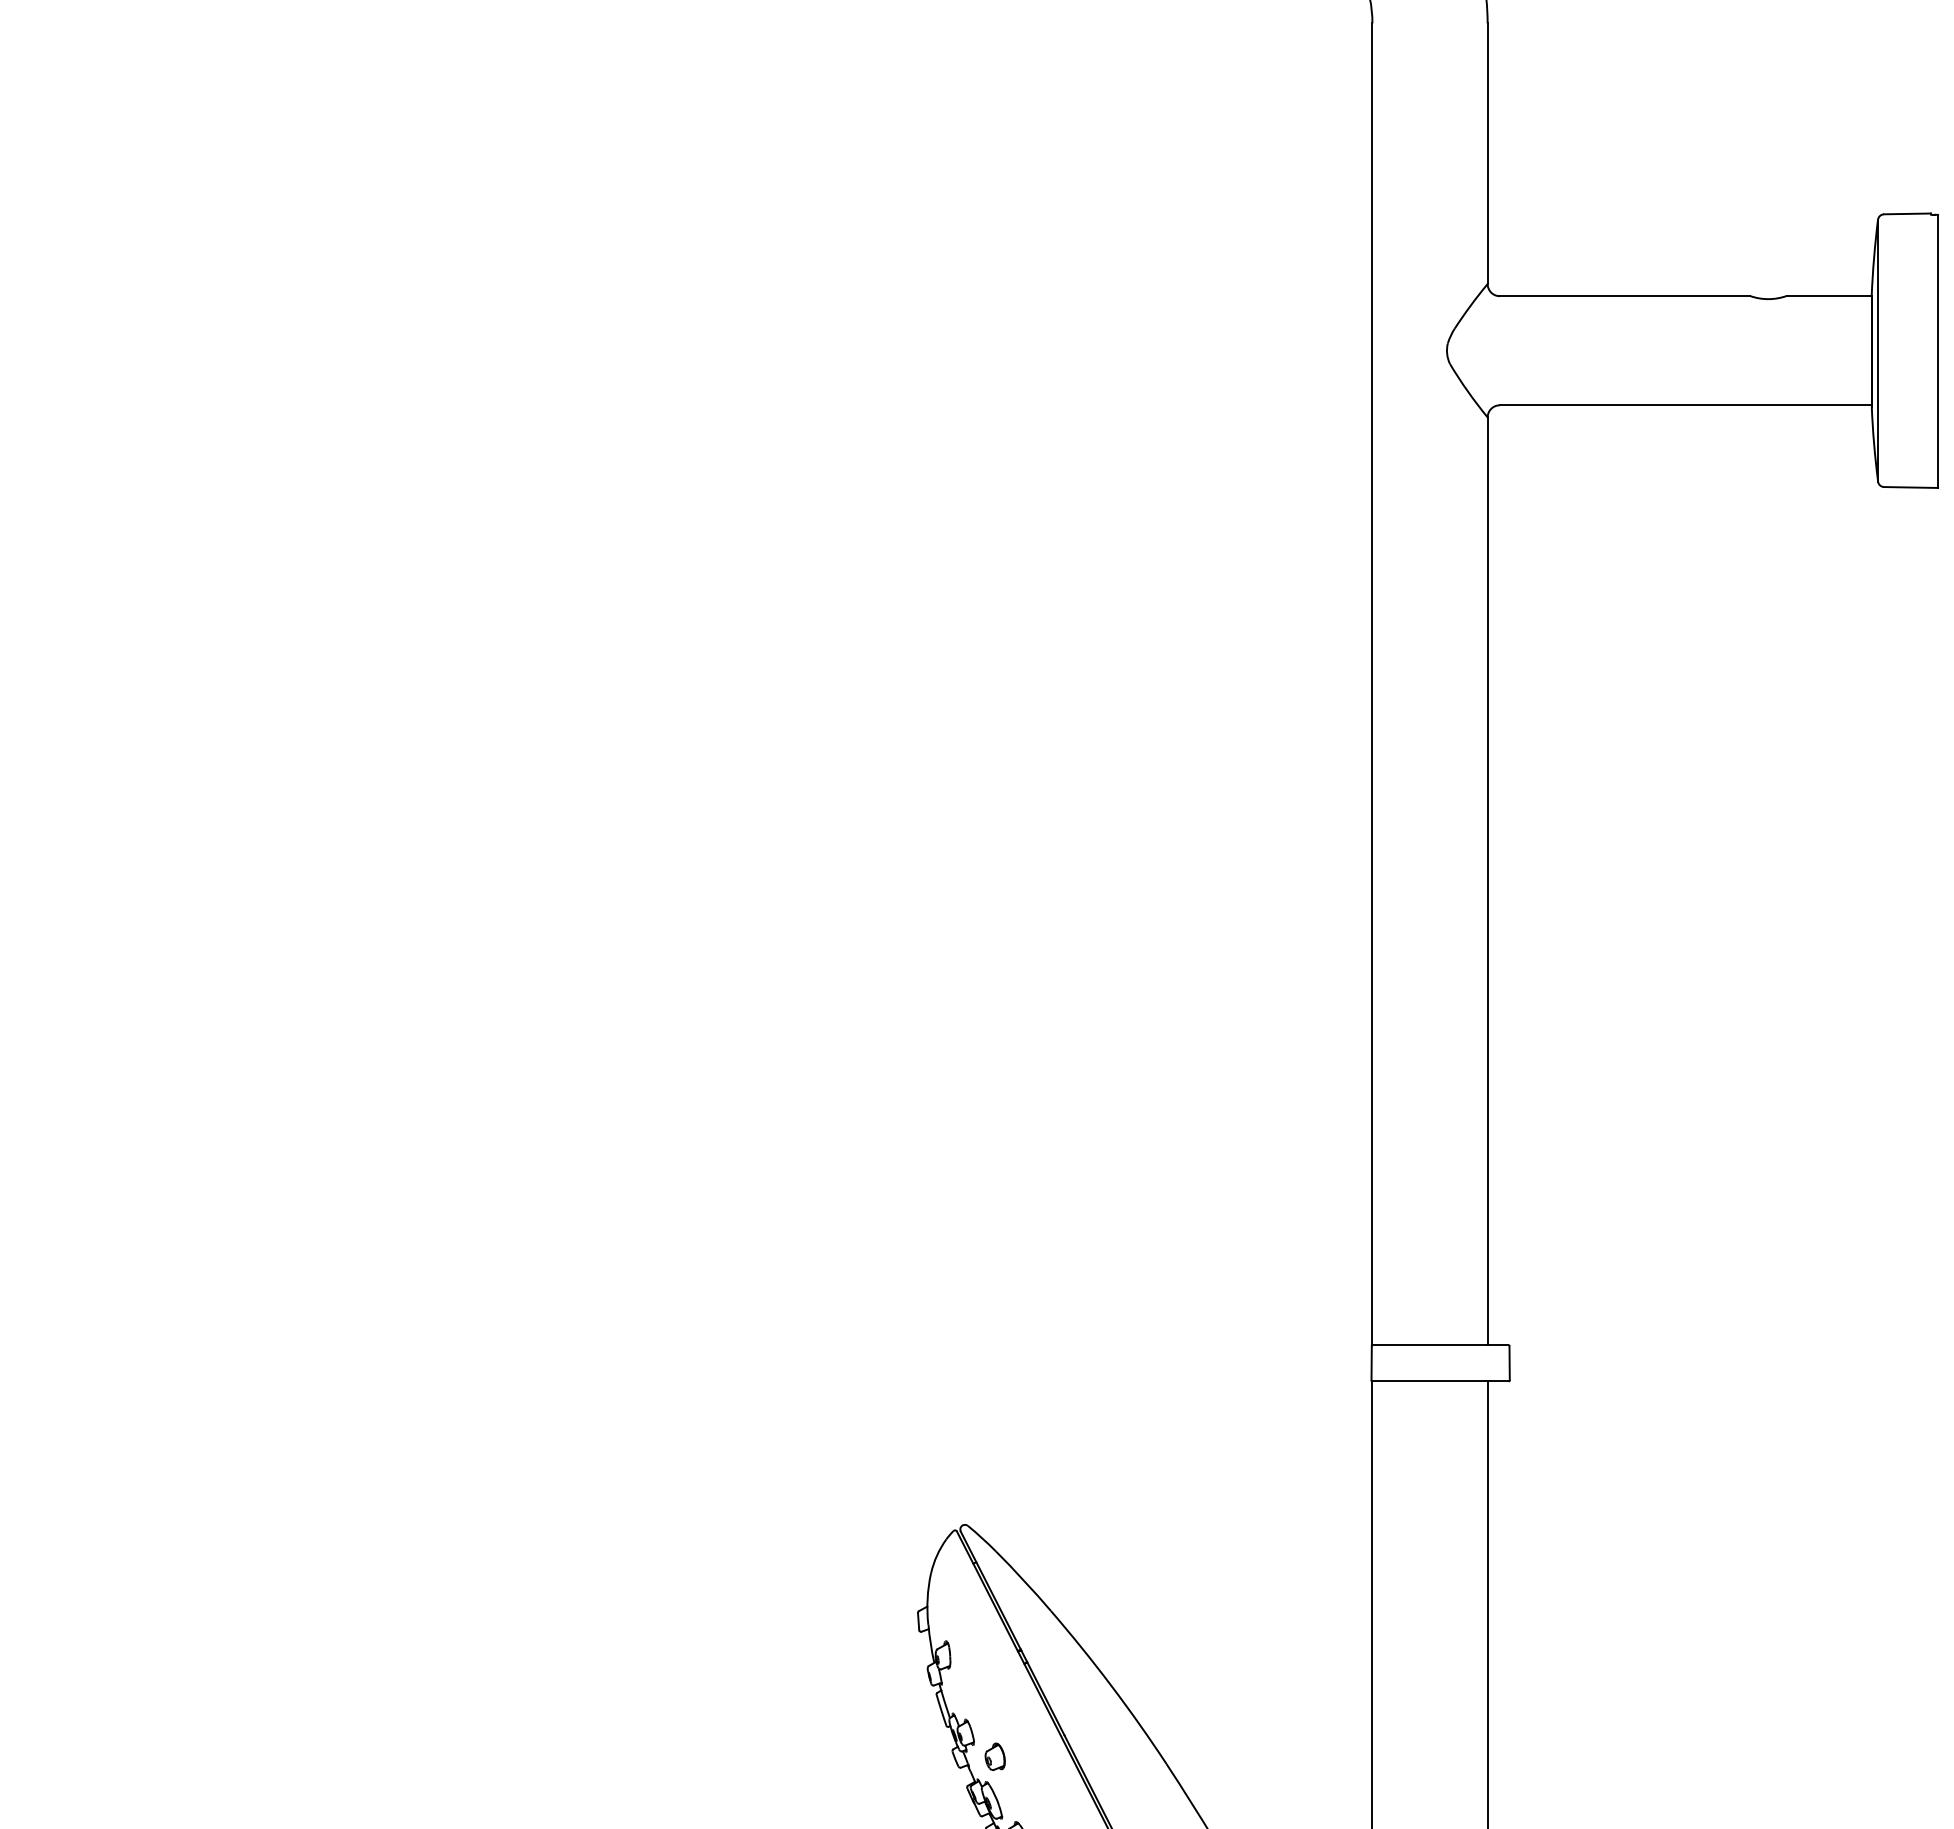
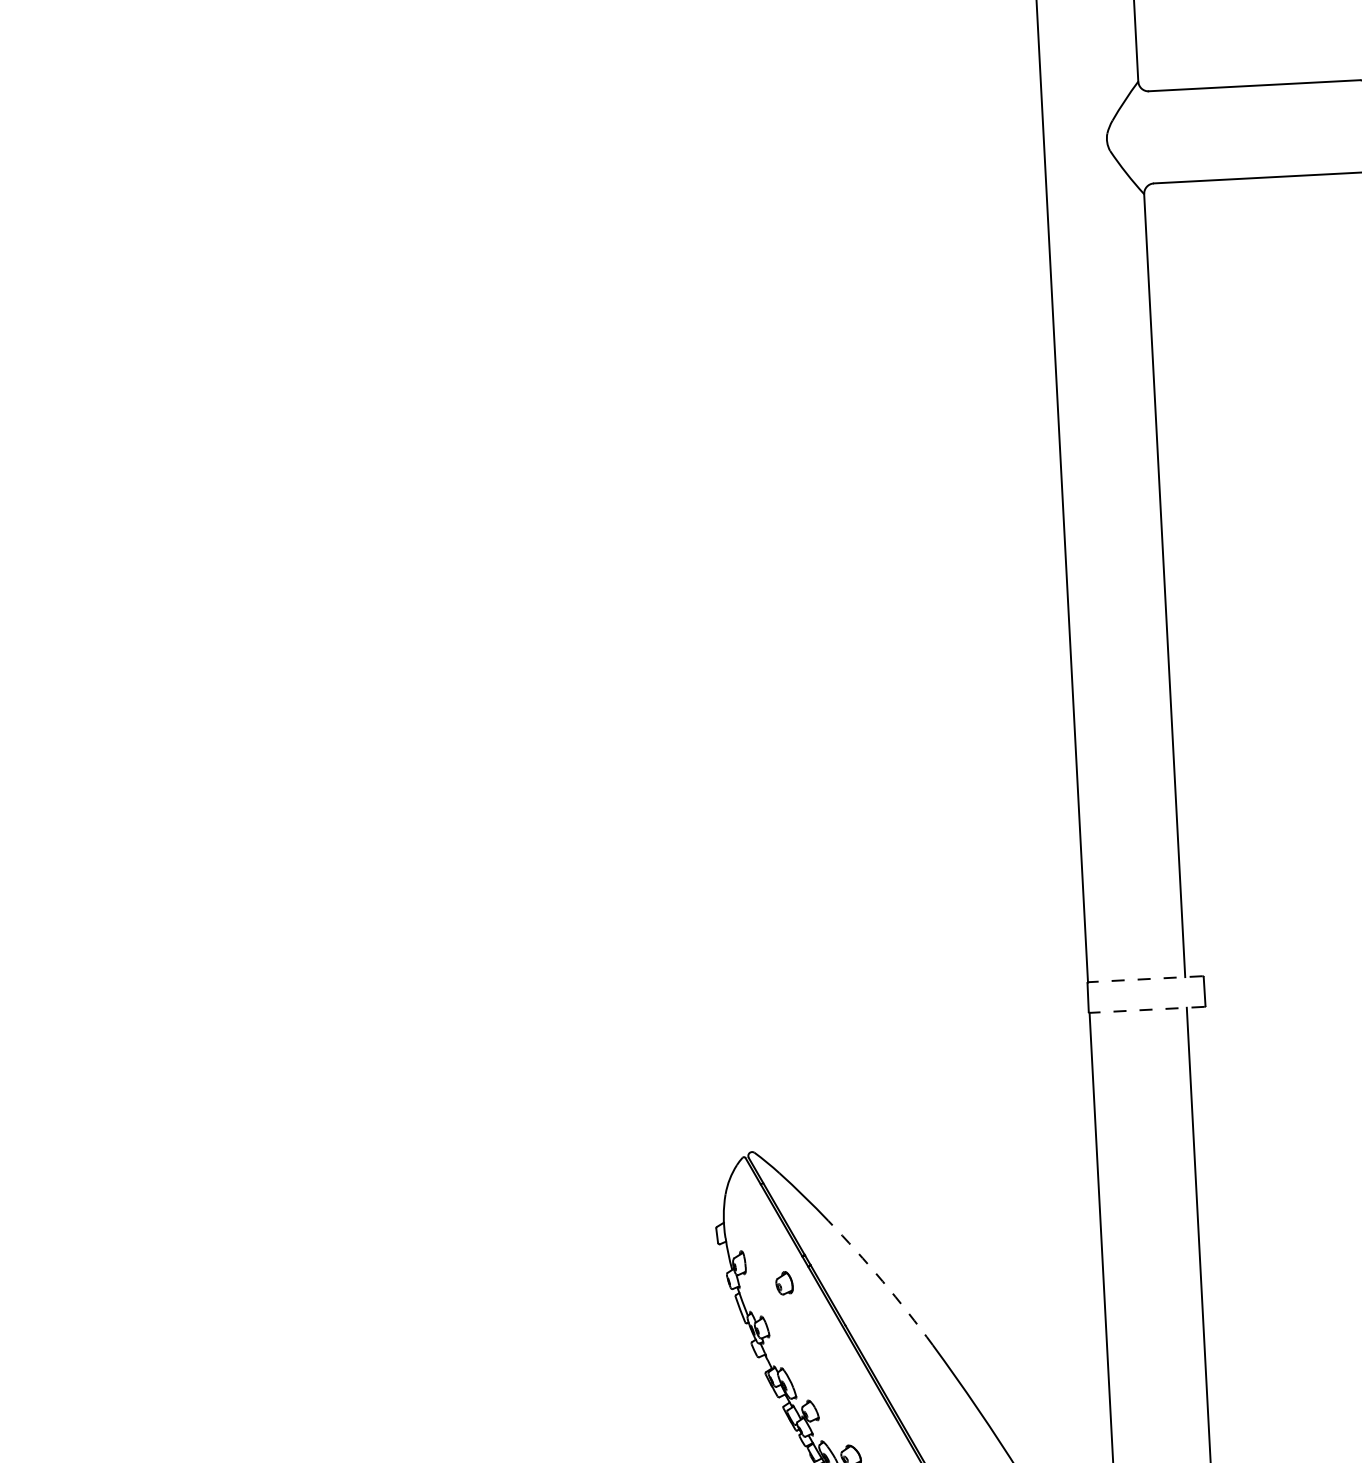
line: (1440, 1344) -> (1145, 978), solid -> dashed
line: (1440, 1381) -> (1147, 1010), solid -> dashed
arc: (1111, 1685) -> (882, 1281), solid -> dashed
part: (994, 1756) -> (783, 1282), moved

